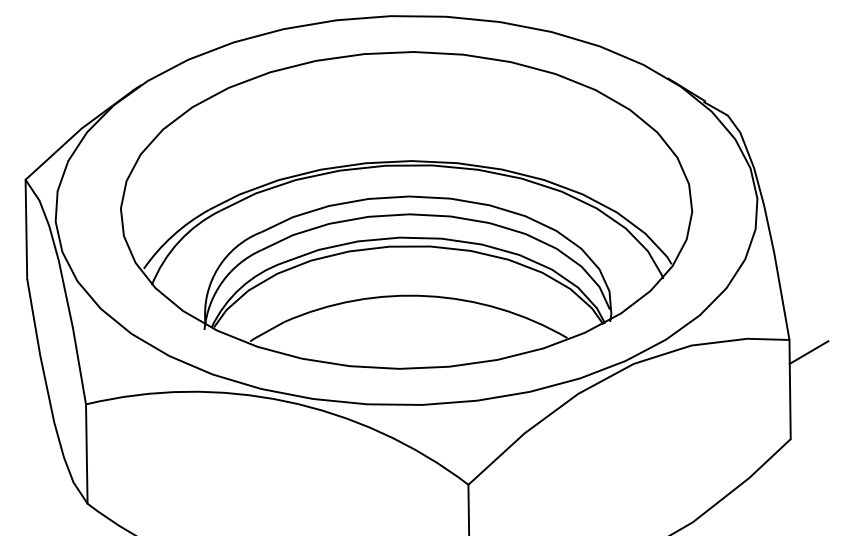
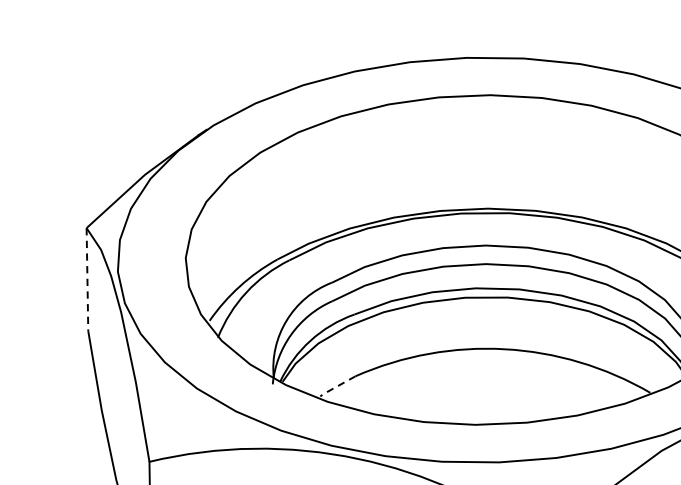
line: (26, 229) -> (87, 279), solid -> dashed
line: (266, 332) -> (337, 387), solid -> dashed

